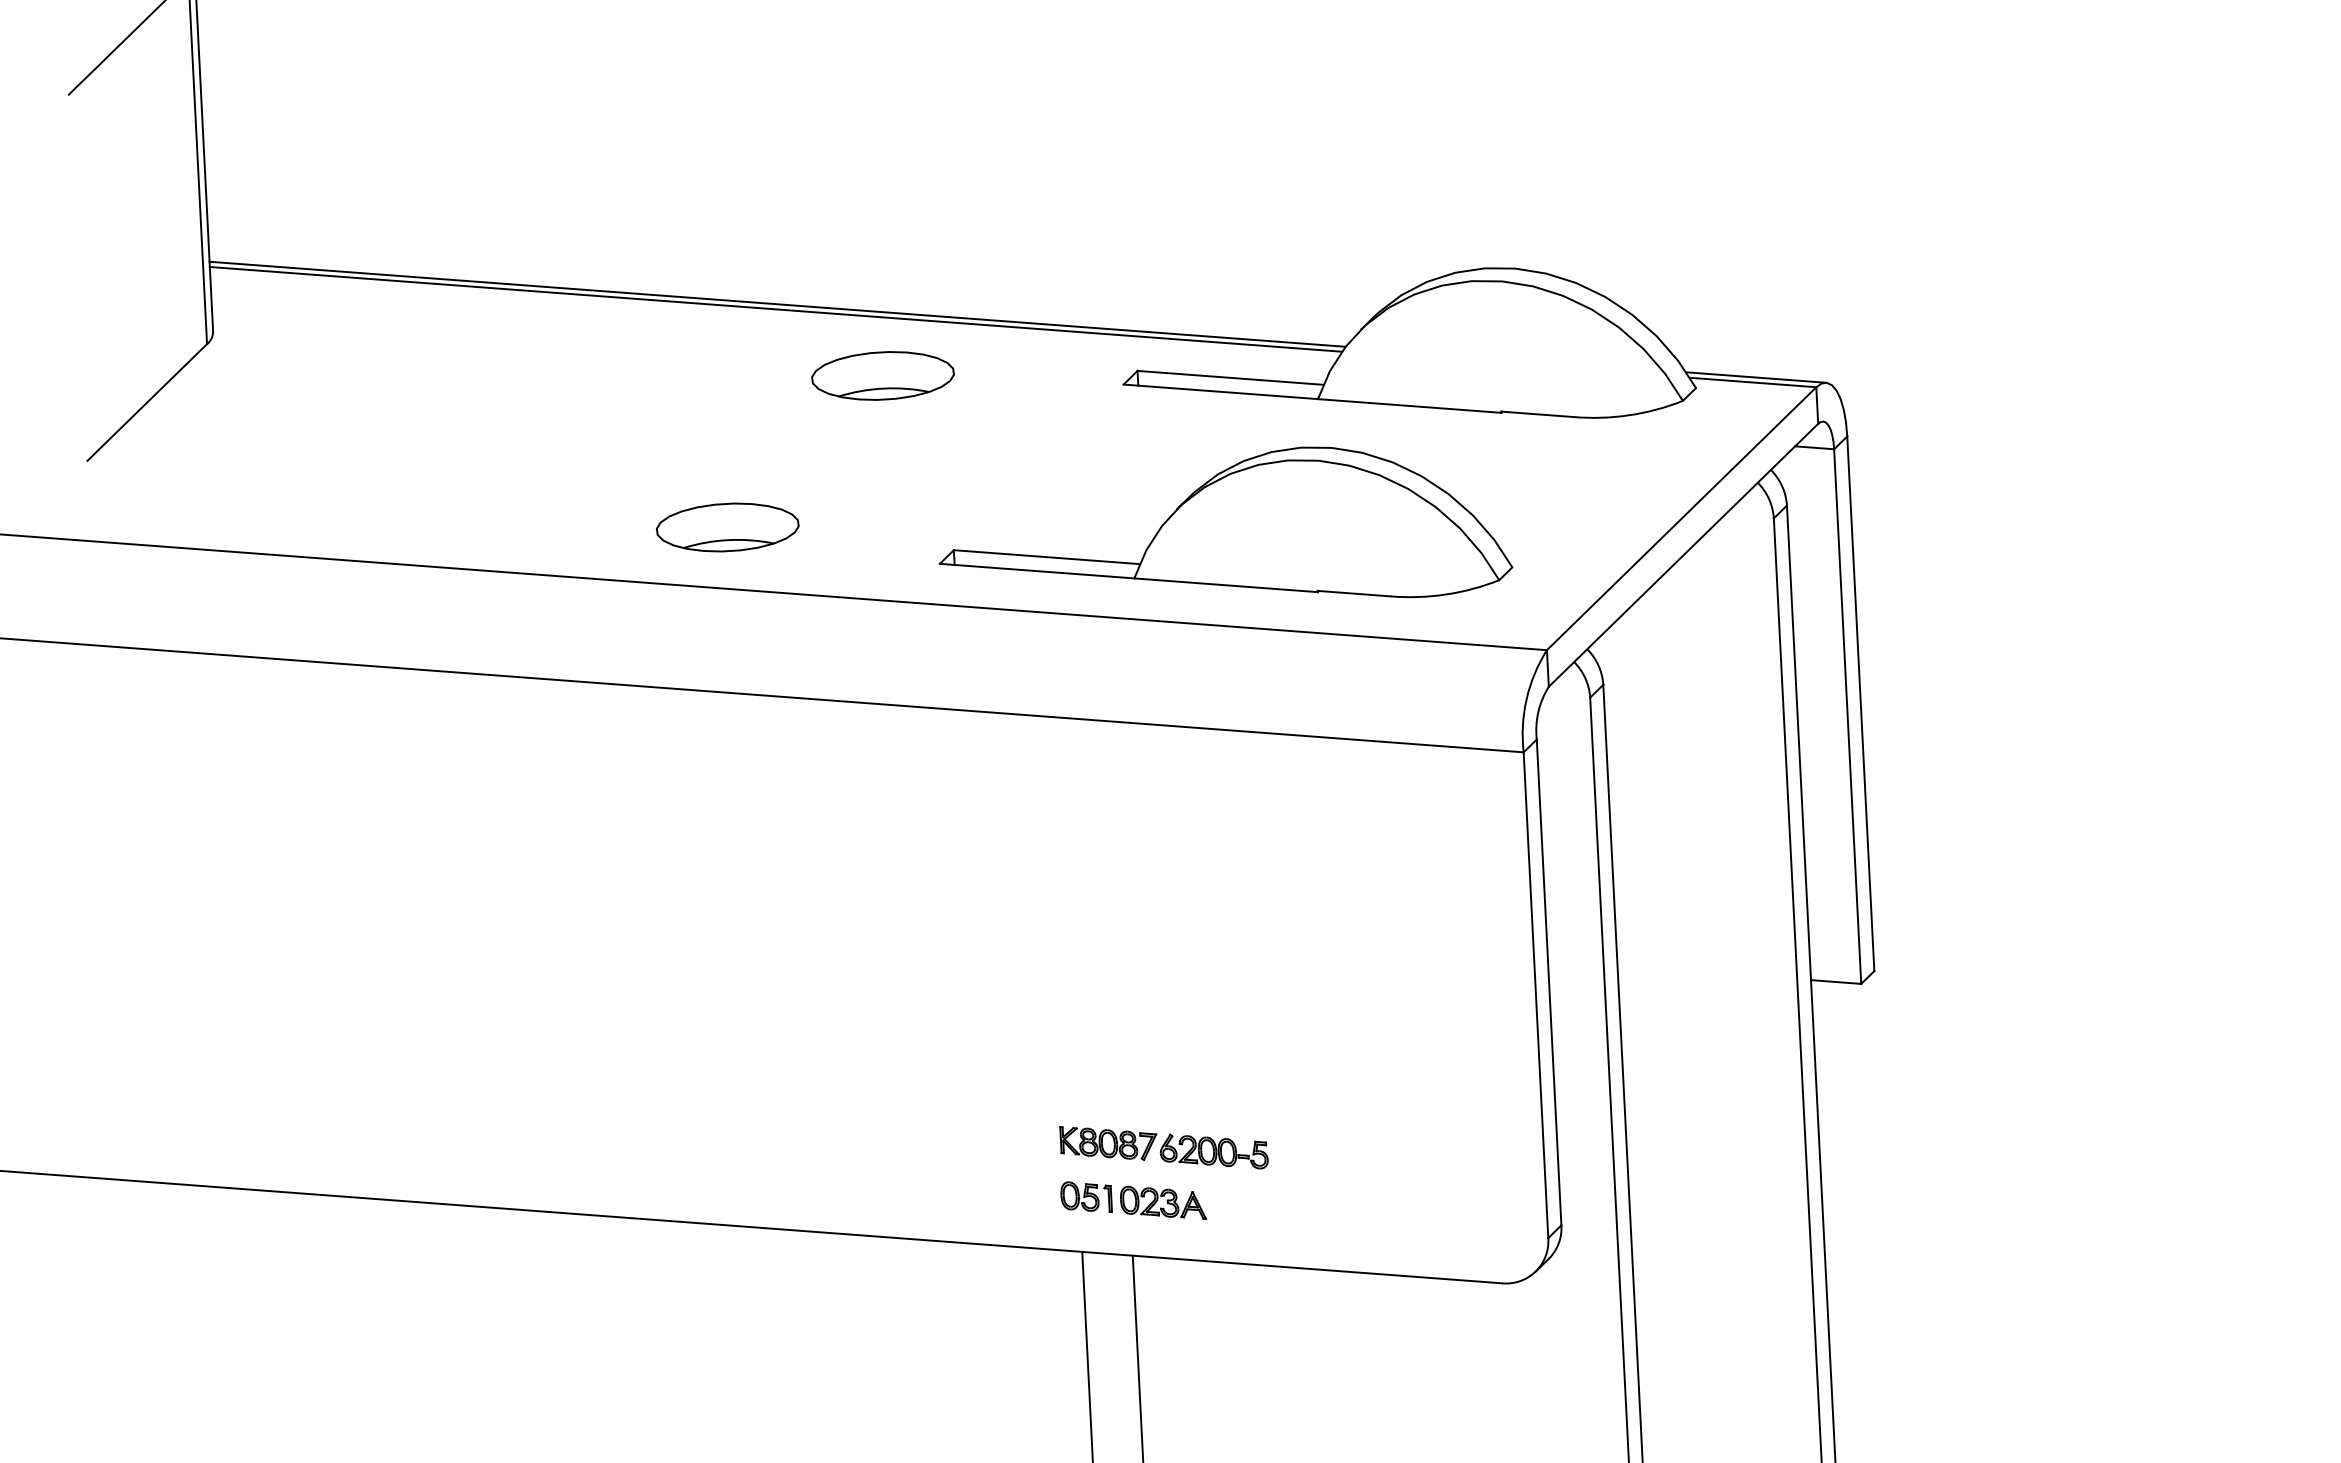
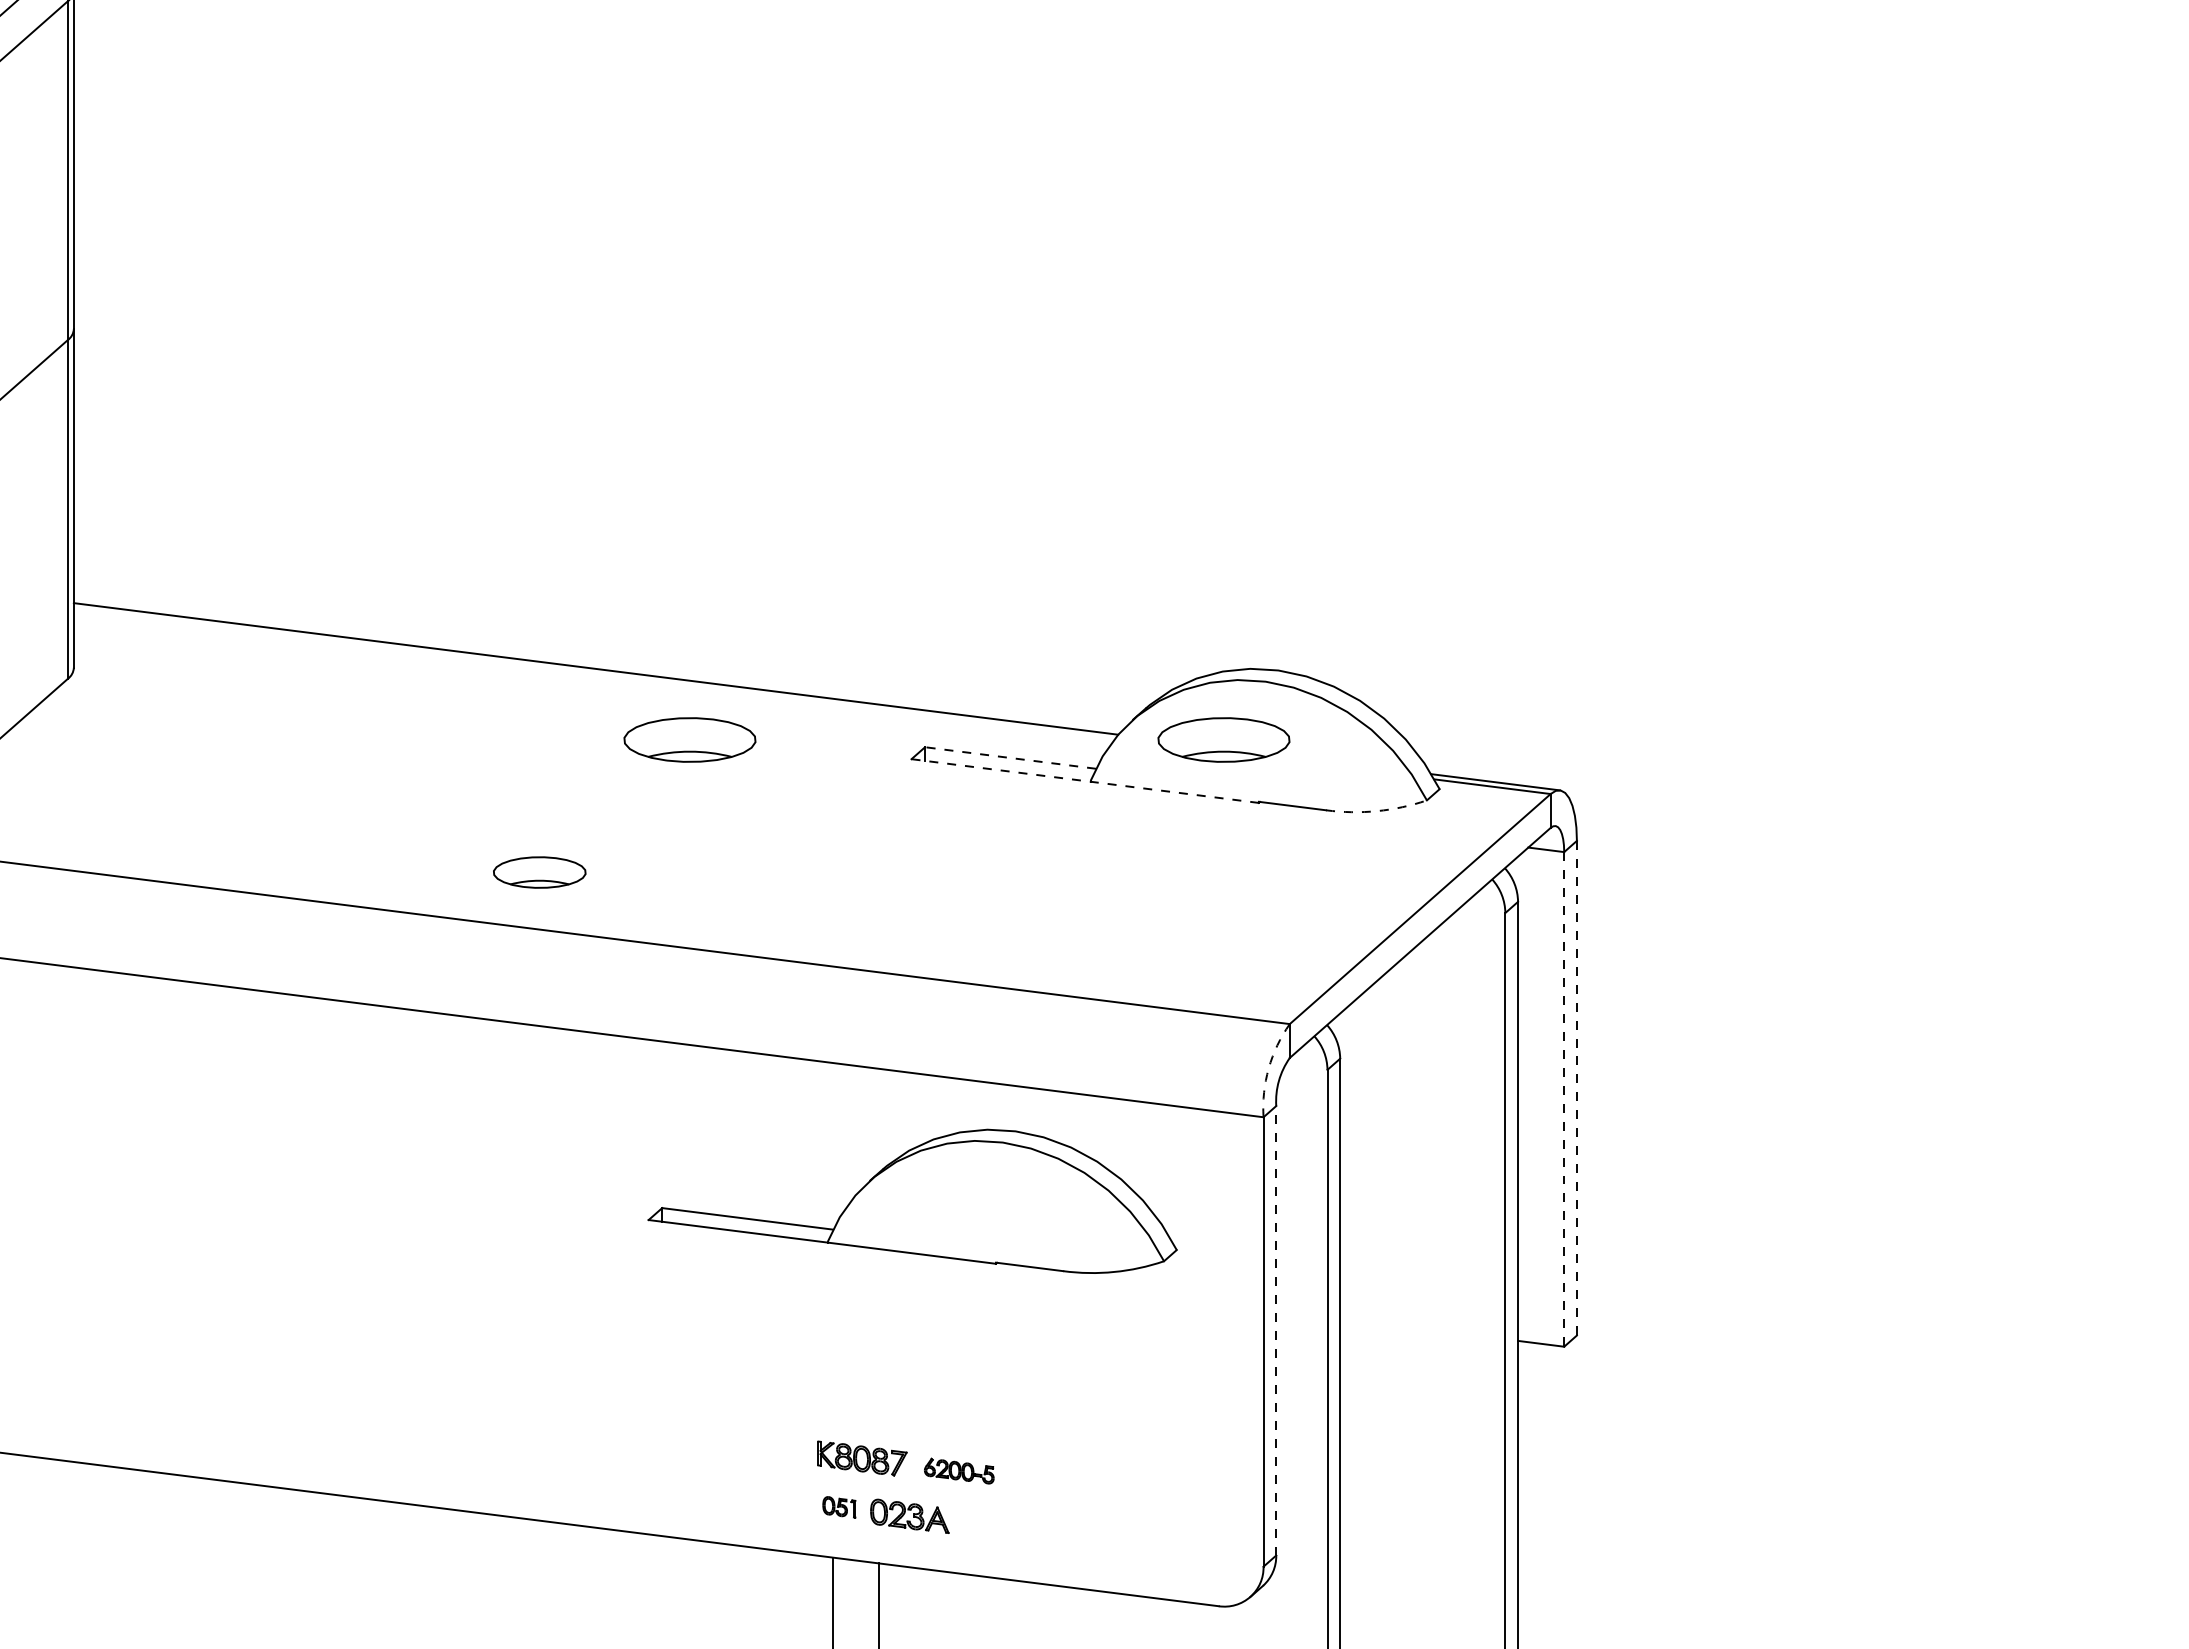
line: (775, 309) -> (593, 673), removed
part: (1459, 346) -> (1223, 739), added
line: (1230, 377) -> (1010, 757), solid -> dashed
line: (1312, 399) -> (1085, 781), solid -> dashed
arc: (1630, 415) -> (1377, 811), solid -> dashed
part: (727, 527) -> (539, 872), size x0.7
part: (1224, 528) -> (912, 1200), moved
arc: (1526, 699) -> (1268, 1068), solid -> dashed
line: (1860, 704) -> (1576, 1088), solid -> dashed
line: (1847, 716) -> (1564, 1099), solid -> dashed
line: (1549, 982) -> (1276, 1330), solid -> dashed
part: (1214, 1150) -> (959, 1470), size x0.7
part: (1086, 1196) -> (839, 1506), size x0.7

